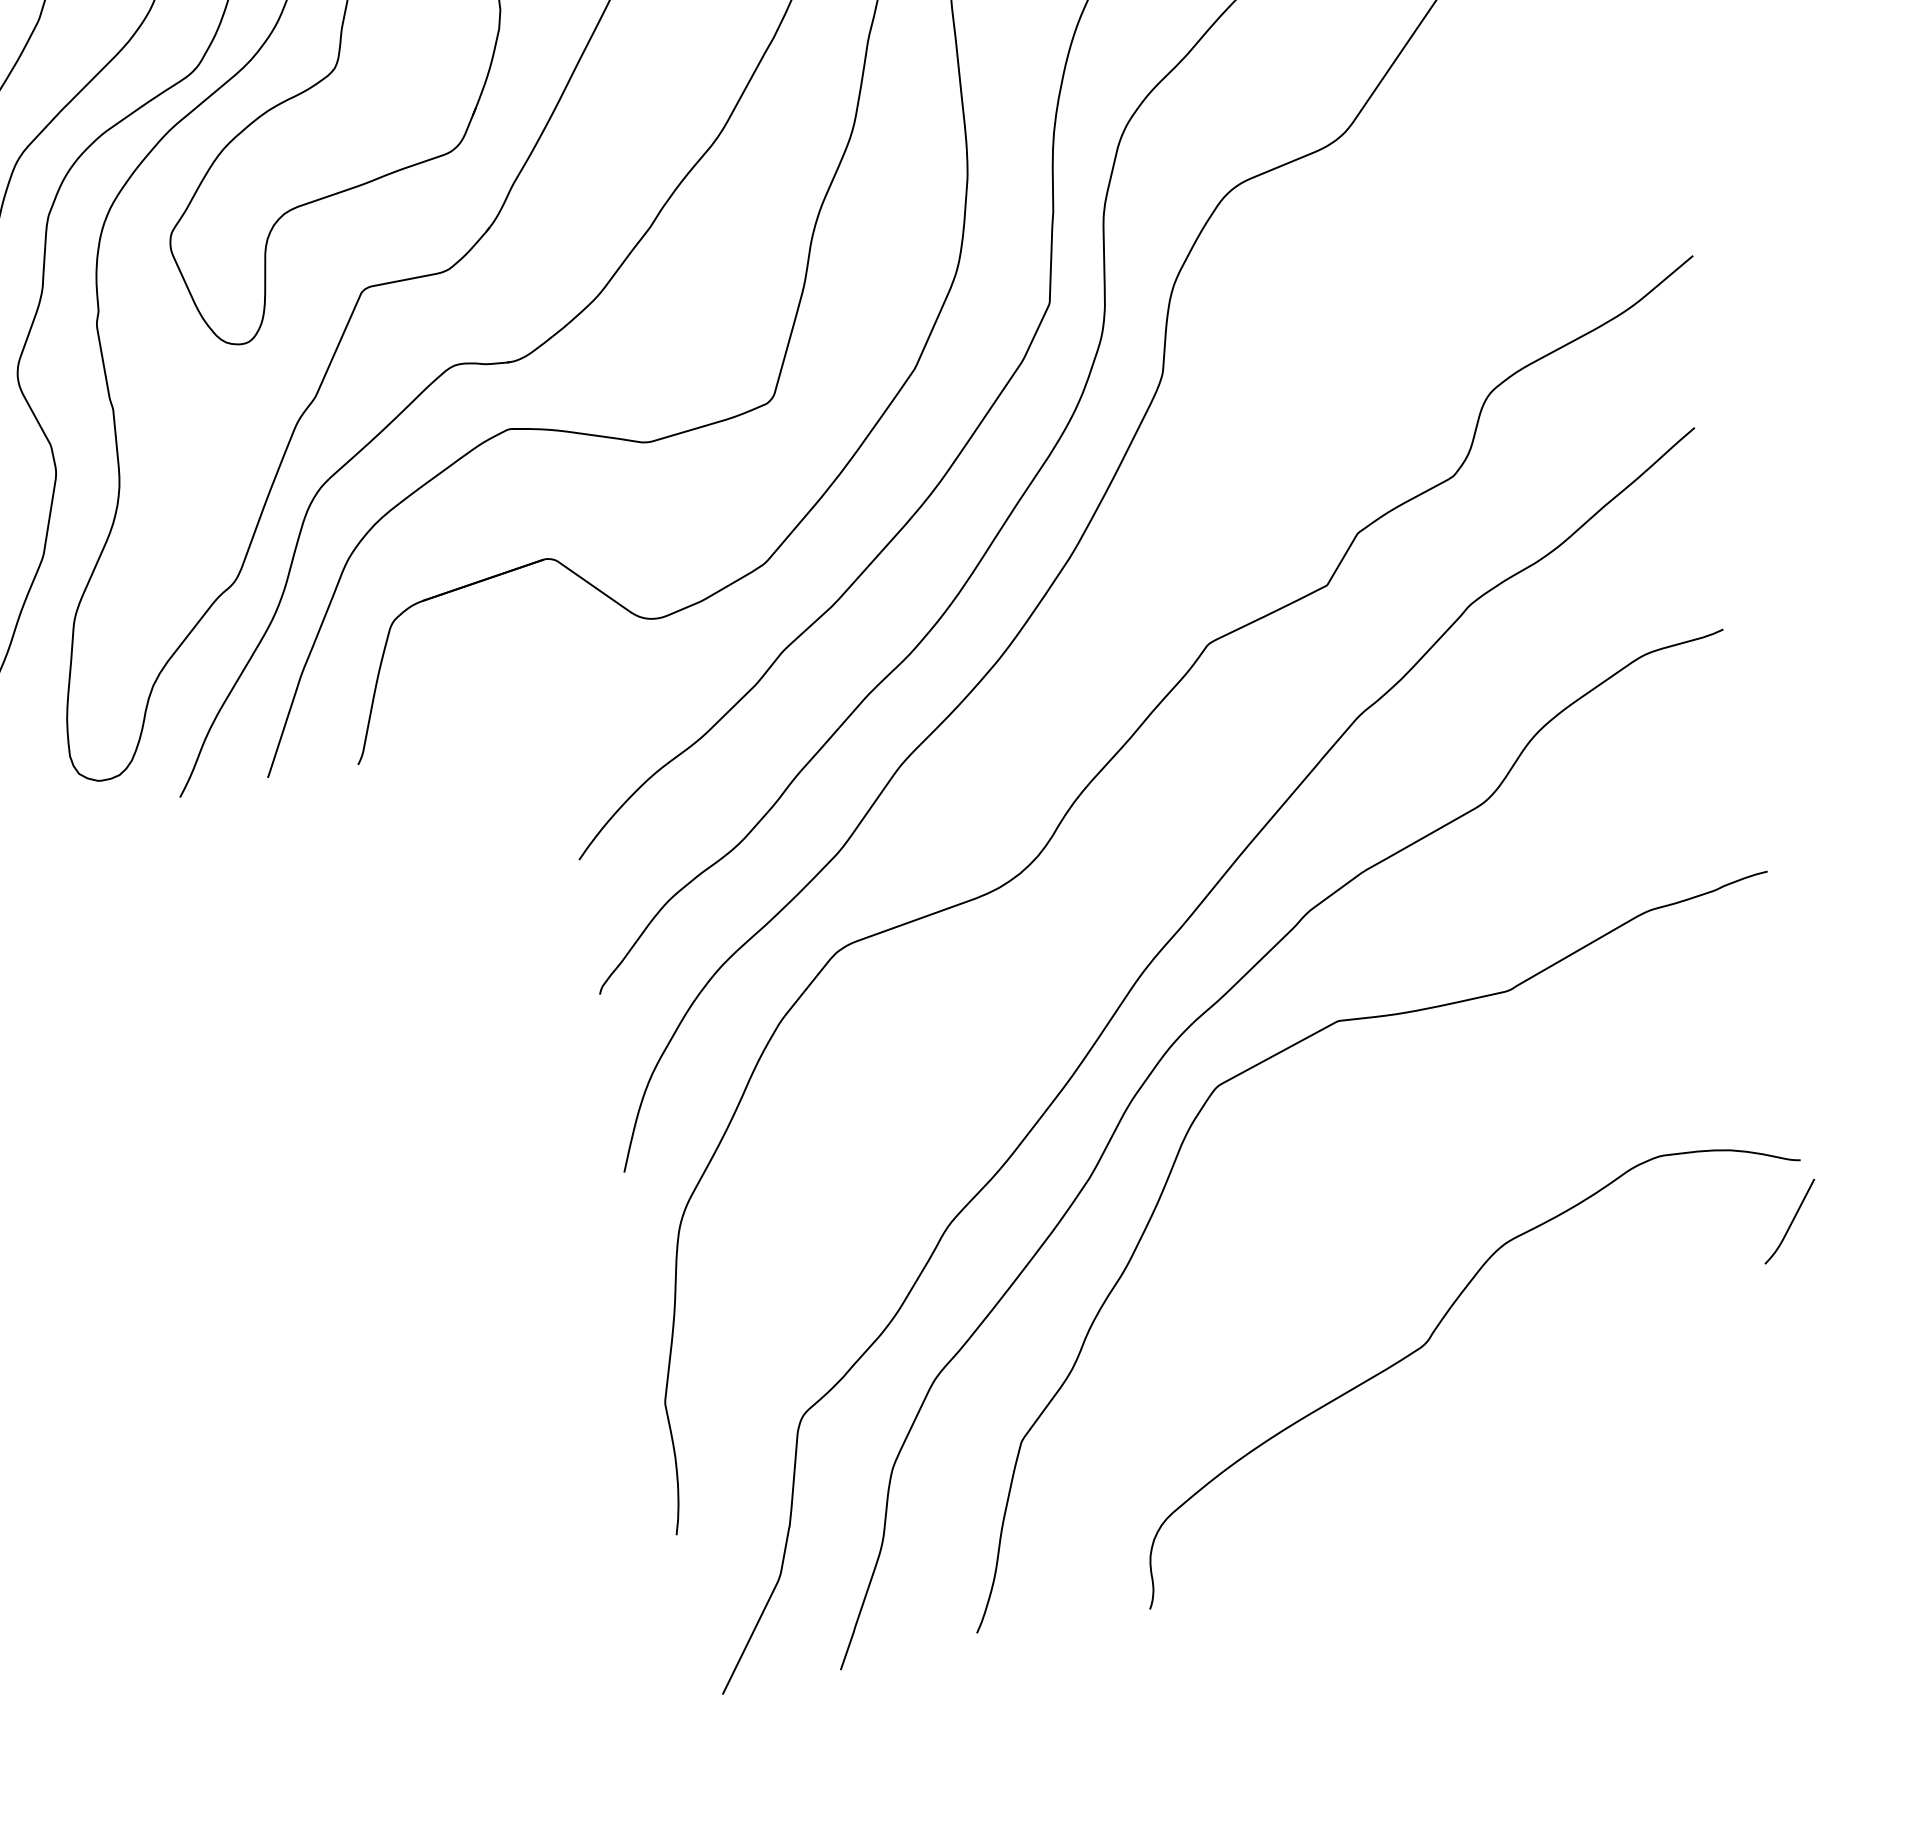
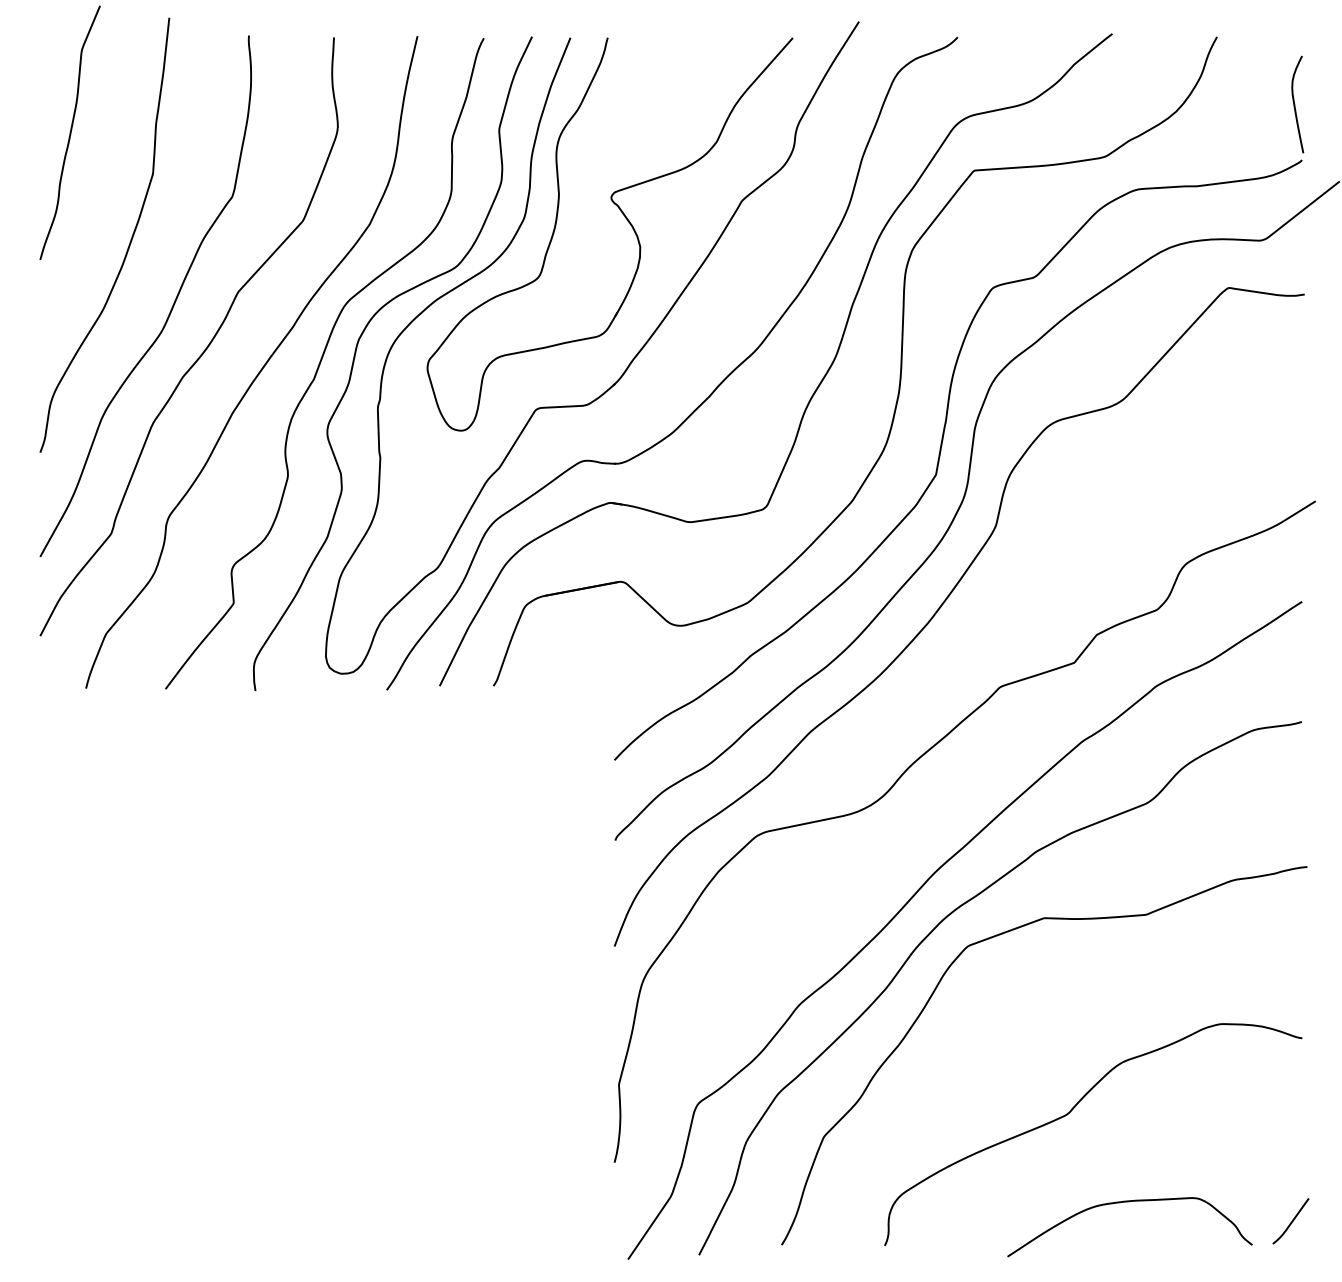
curve: (1790, 1221) -> (1291, 1221), moved
curve: (1550, 1477) -> (1129, 1202), added

